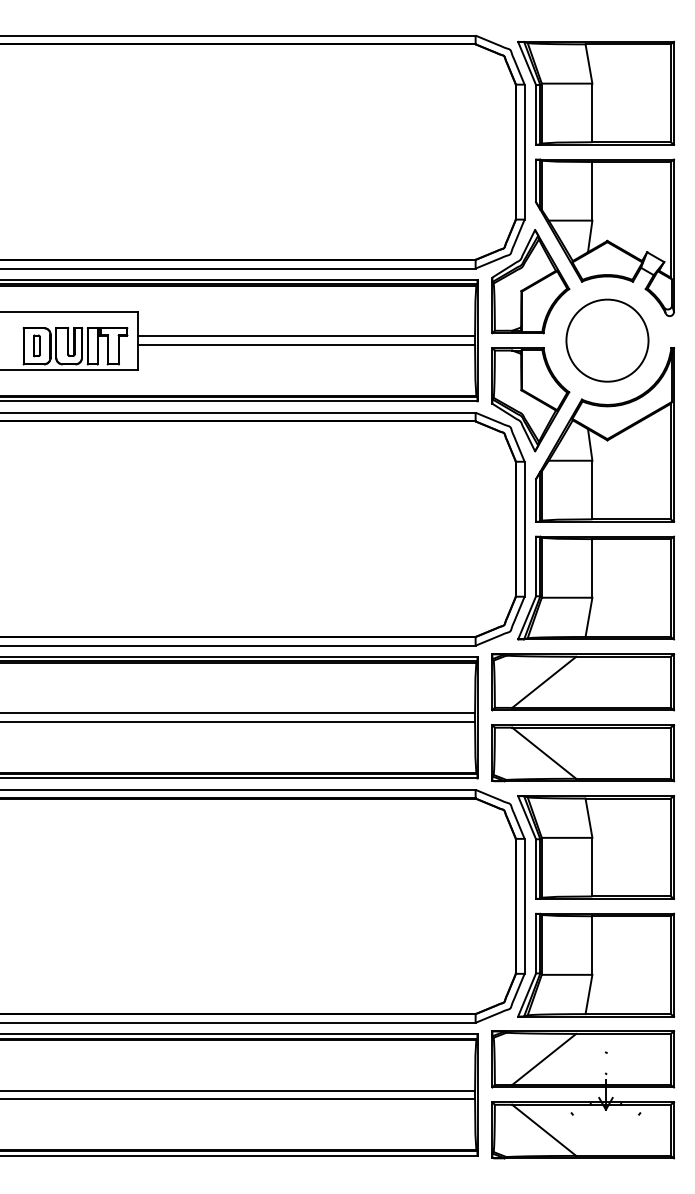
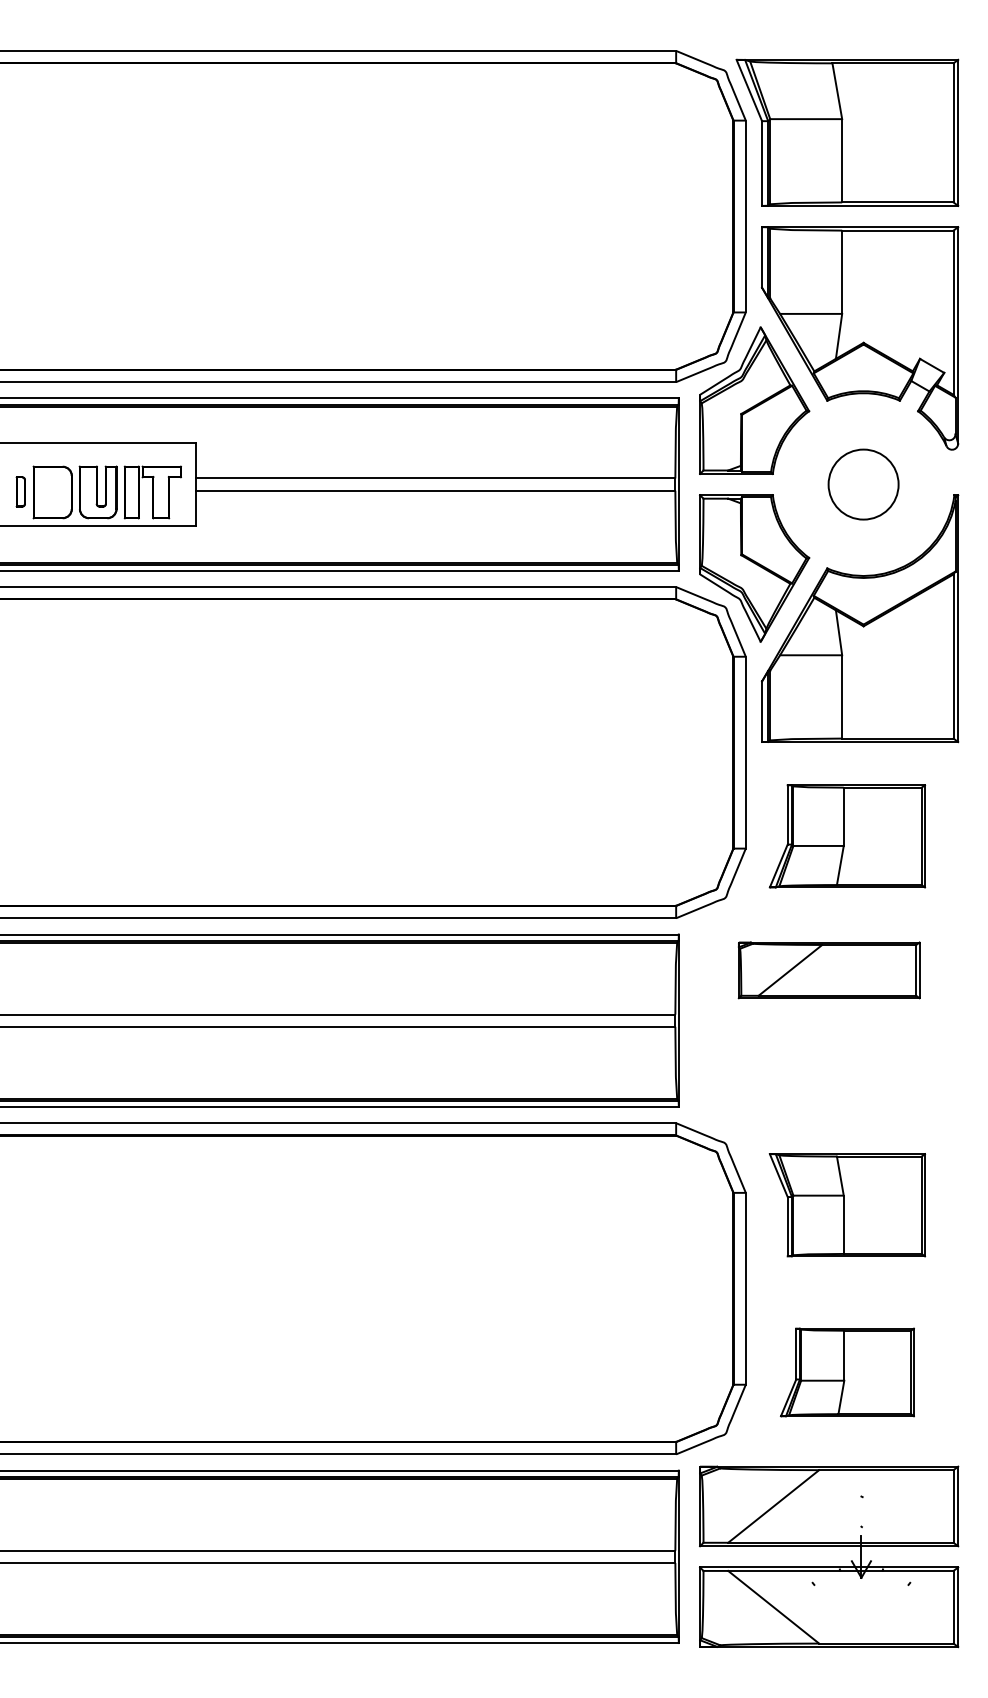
circle: (607, 340) -> (863, 484), size x0.6
part: (36, 345) -> (20, 491), moved
part: (596, 588) -> (847, 836), size x0.7
part: (583, 682) -> (829, 970), size x0.7
part: (583, 752) -> (829, 1070), removed
part: (596, 847) -> (847, 1205), size x0.7
part: (596, 965) -> (847, 1372), size x0.6

